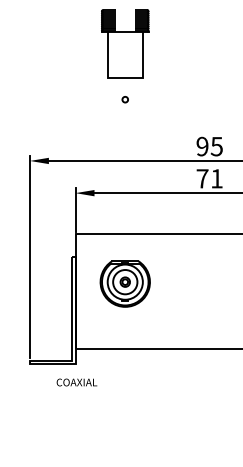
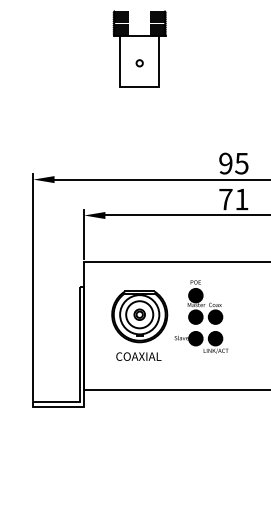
circle: (125, 99) -> (139, 63), moved
part: (180, 283) -> (201, 316), added
text: (76, 382) -> (138, 356), moved

